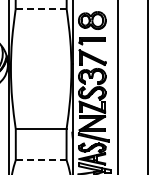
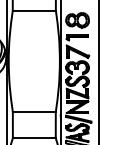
line: (40, 9) -> (33, 10), dashed -> solid
line: (40, 160) -> (33, 138), dashed -> solid

